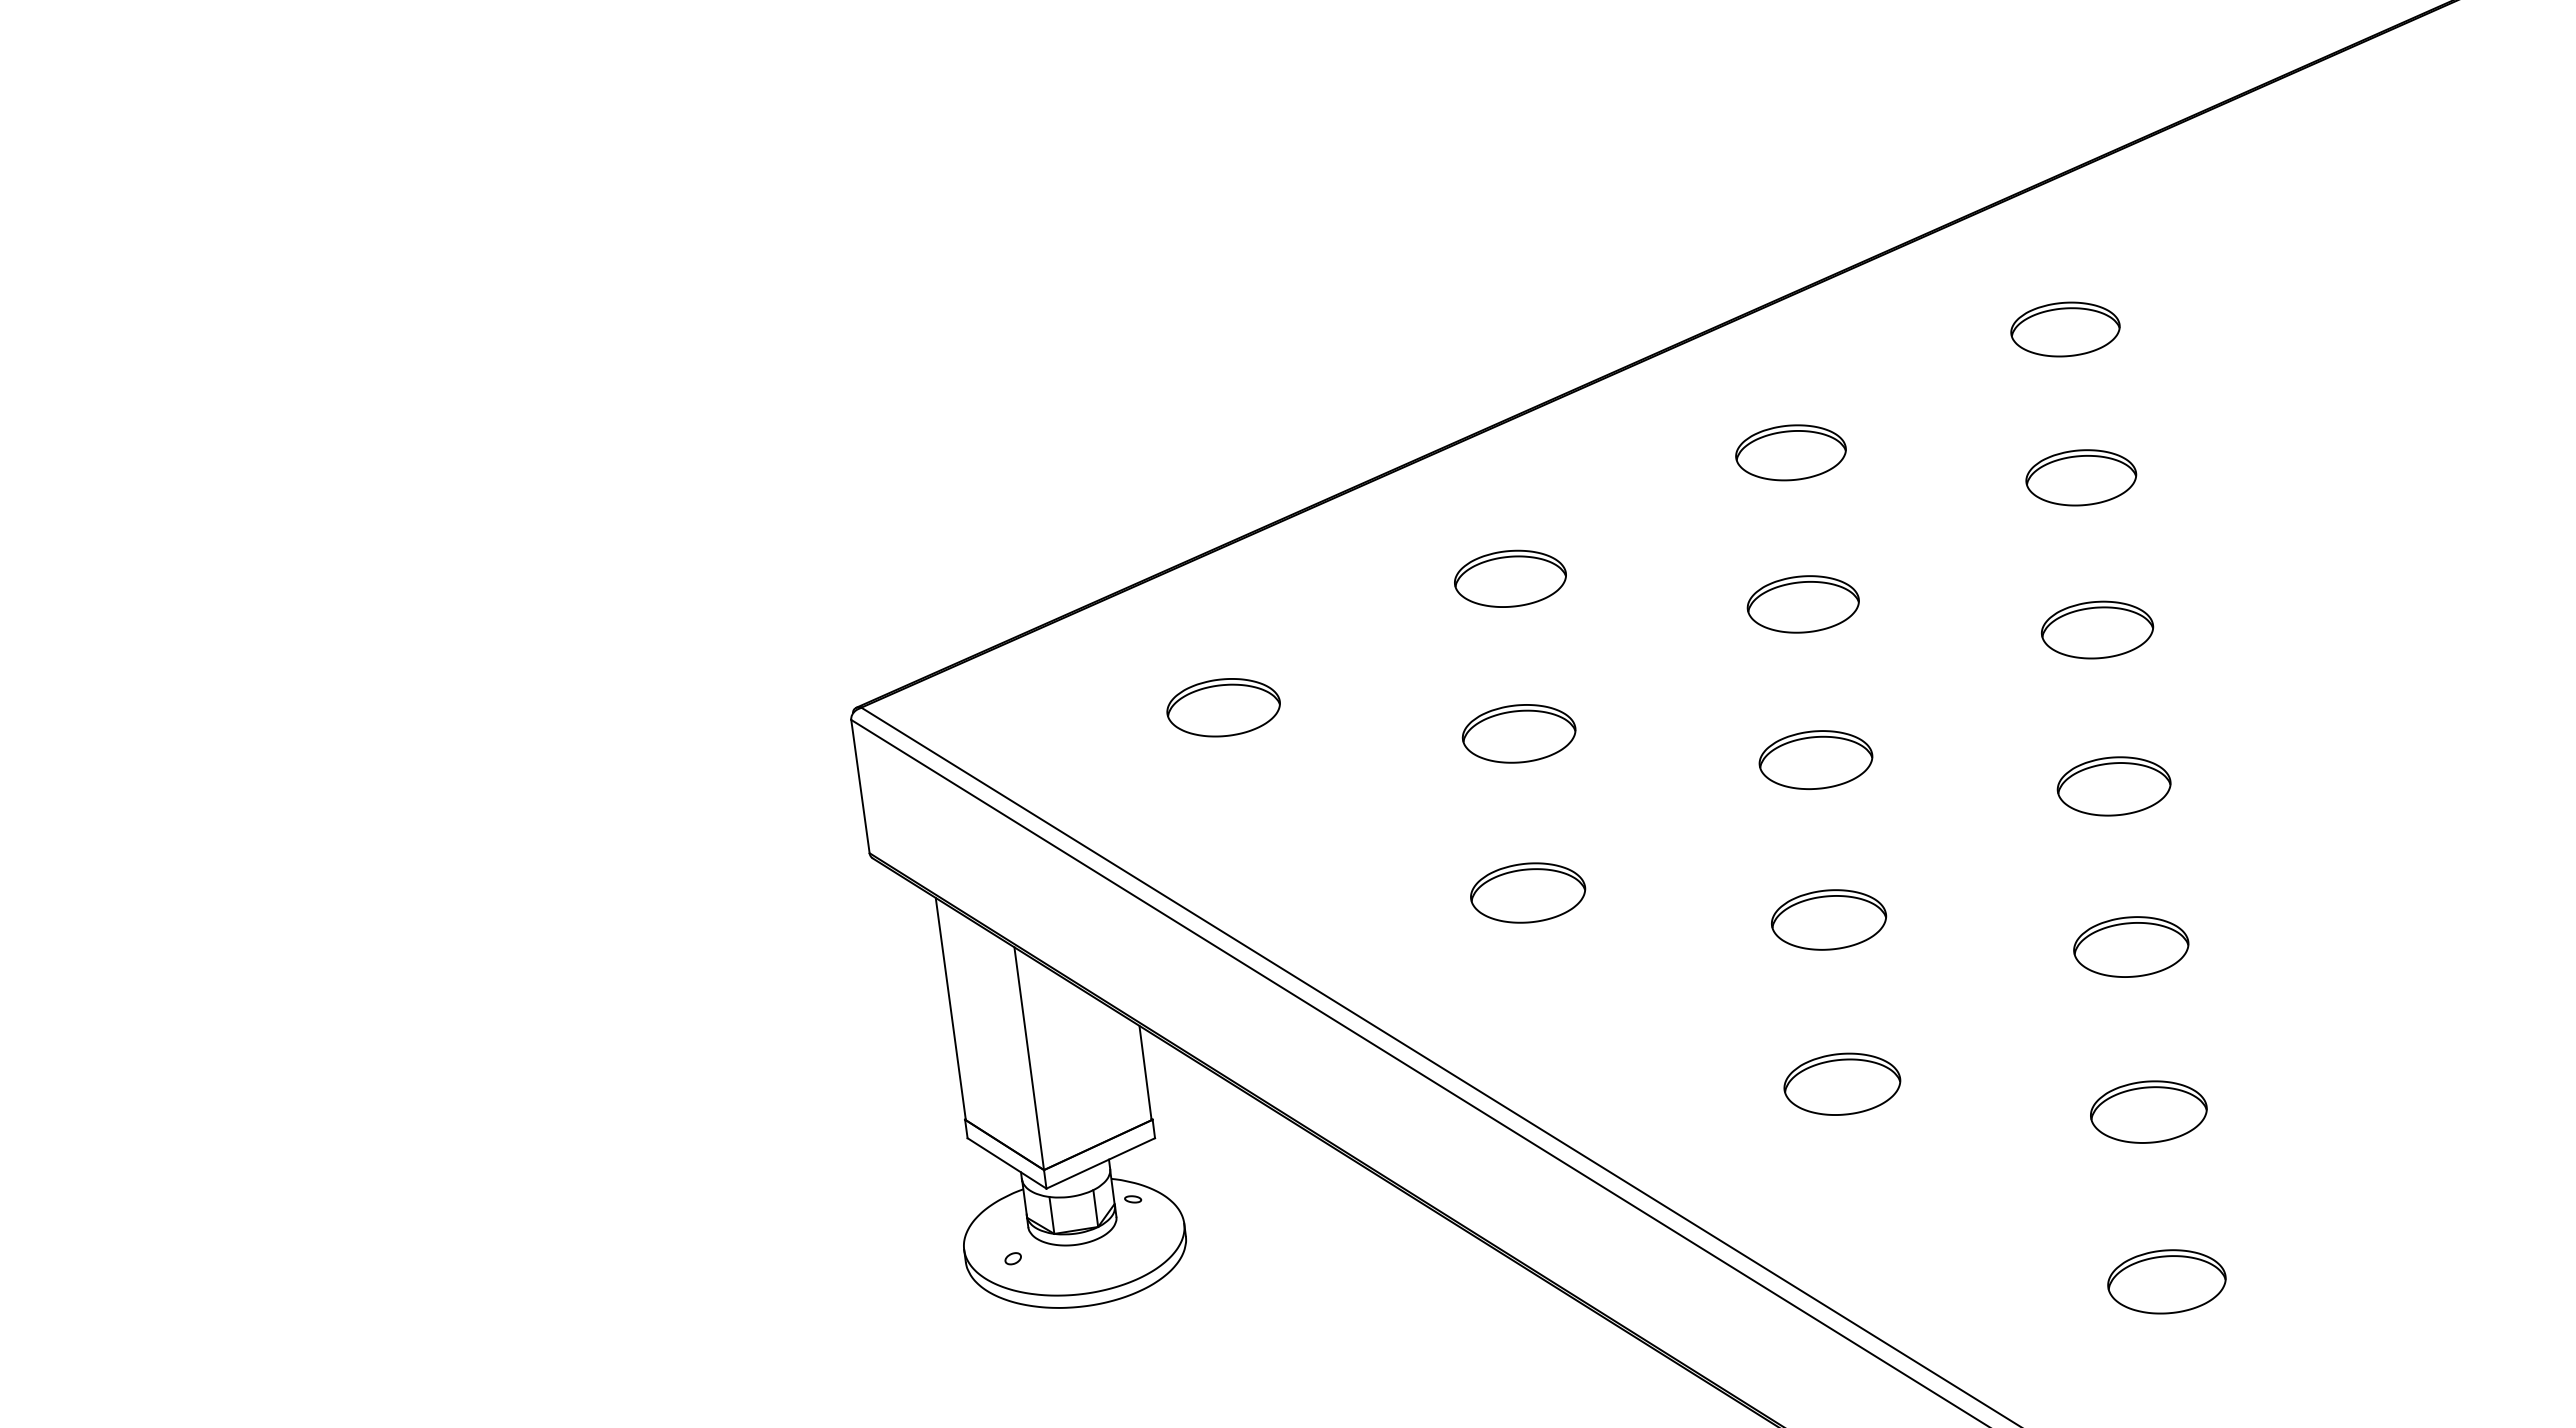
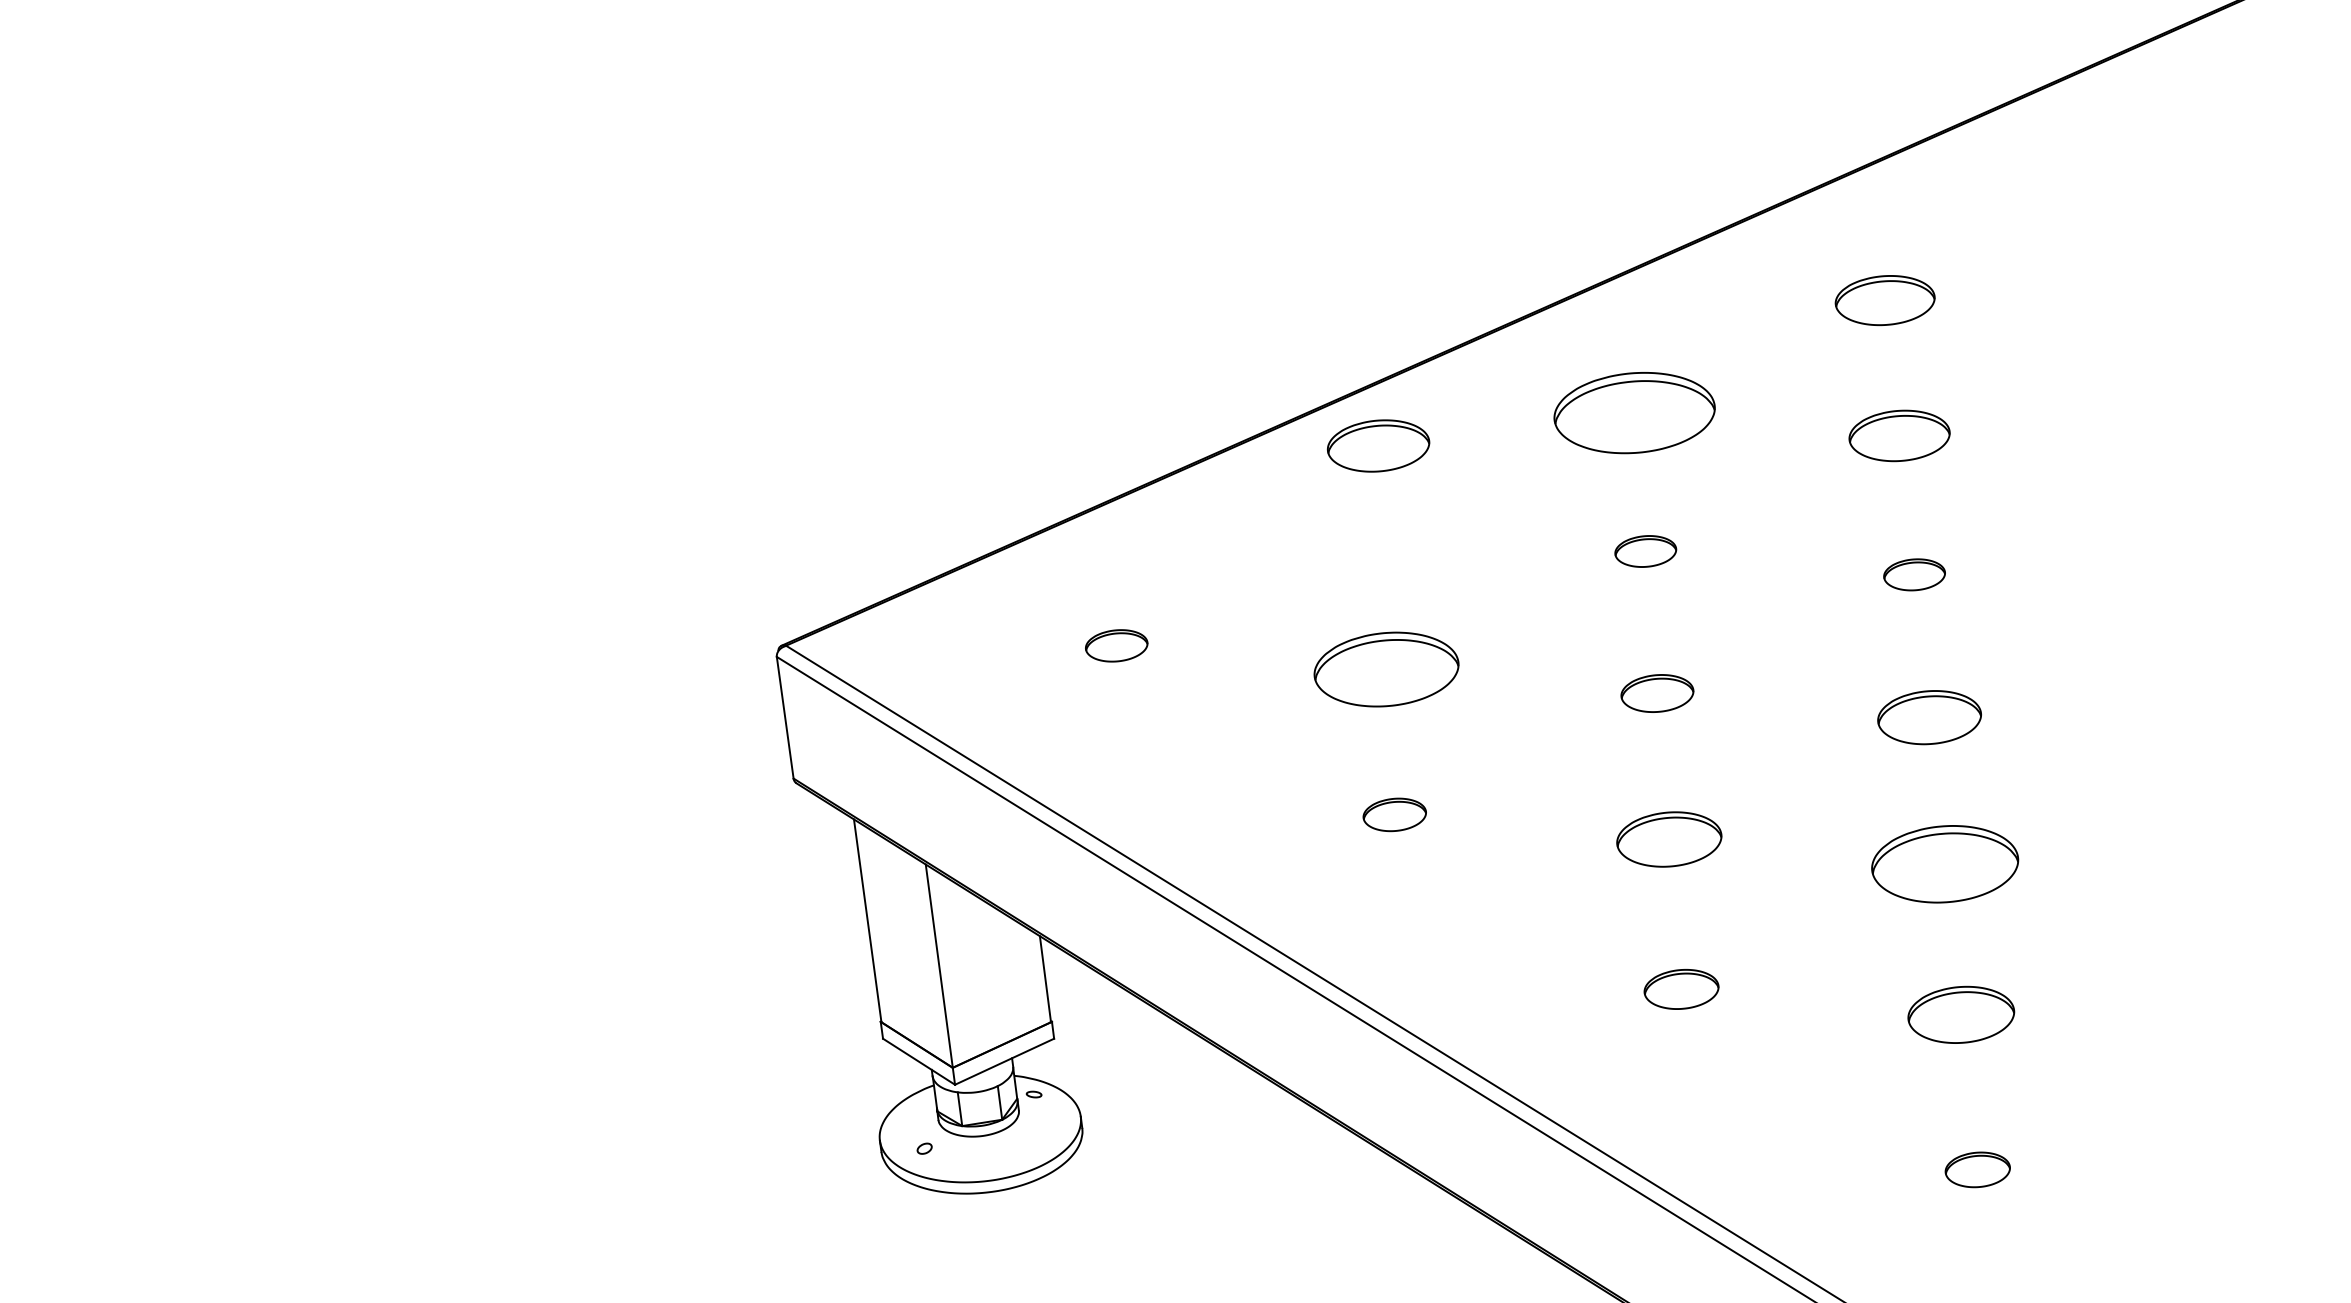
part: (1790, 452) -> (1634, 412), size x1.6
part: (1510, 578) -> (1378, 445), moved
part: (1802, 604) -> (1645, 551), size x0.6
part: (2097, 629) -> (1914, 574), size x0.6
part: (1223, 707) -> (1116, 645), size x0.6
part: (1518, 733) -> (1385, 669), size x1.4
part: (1815, 759) -> (1657, 693), size x0.7
part: (1528, 892) -> (1395, 814), size x0.6
part: (2131, 946) -> (1945, 863), size x1.4
part: (1842, 1083) -> (1681, 988), size x0.7
part: (2166, 1281) -> (1977, 1169), size x0.6

